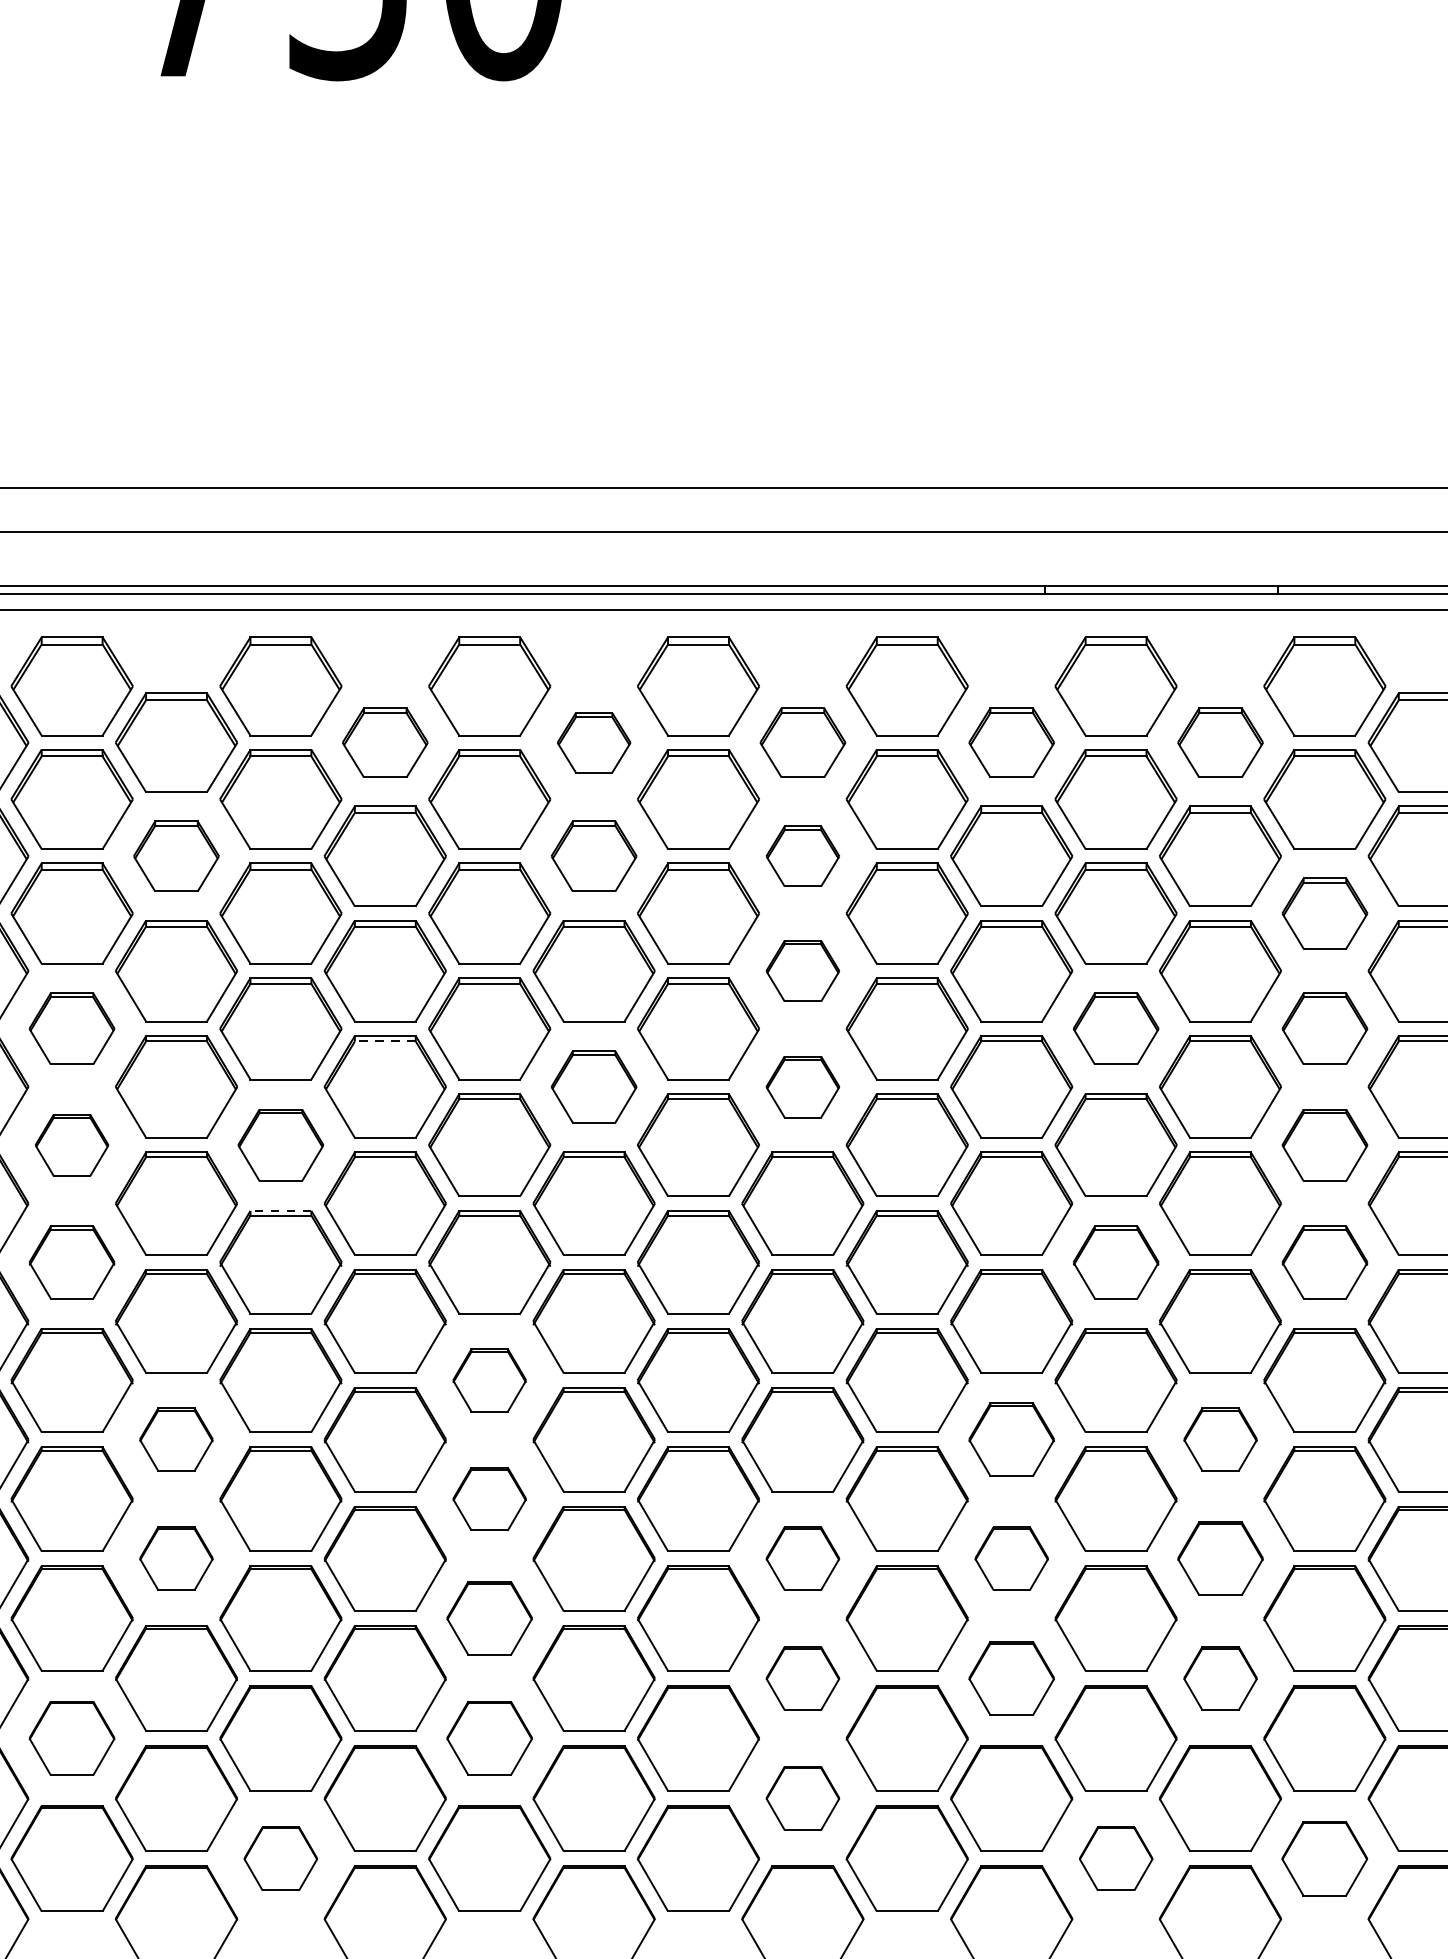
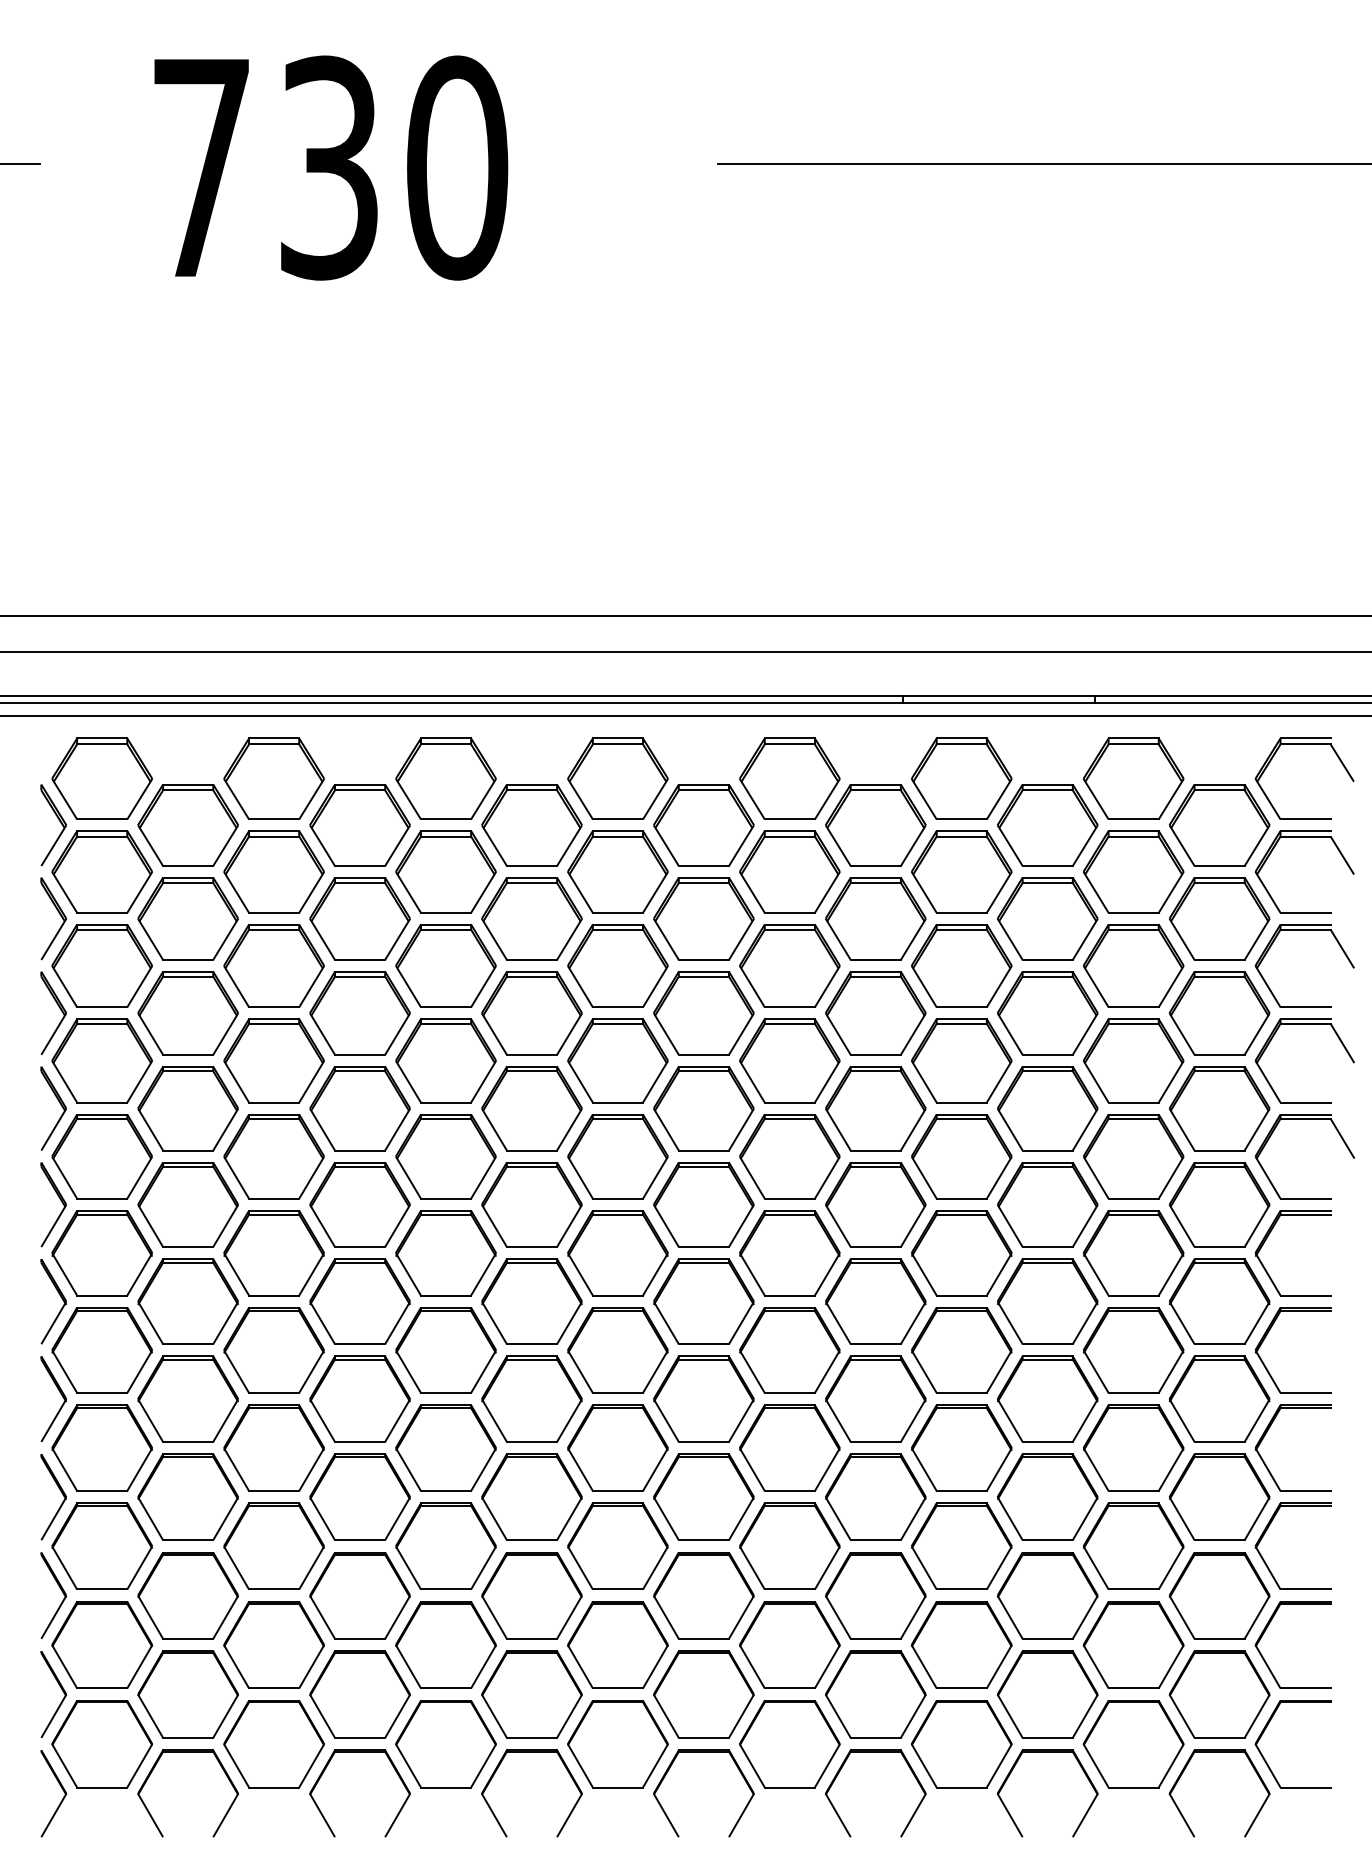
part: (384, 743) -> (359, 825), size x1.43
part: (593, 743) -> (531, 825), size x1.67
part: (802, 743) -> (703, 825), size x1.43
part: (1011, 743) -> (875, 825), size x1.43
part: (1220, 743) -> (1047, 825), size x1.43
part: (175, 855) -> (187, 918), size x1.43
part: (593, 855) -> (531, 918), size x1.43
part: (802, 855) -> (703, 918), size x1.67
part: (1324, 913) -> (1133, 965), size x1.43
part: (802, 971) -> (703, 1013), size x1.67
part: (71, 1028) -> (101, 1060), size x1.43
part: (1115, 1028) -> (961, 1060), size x1.43
part: (1324, 1028) -> (1133, 1060), size x1.43
line: (384, 1041) -> (359, 1071), dashed -> solid
part: (593, 1086) -> (531, 1108), size x1.43
part: (802, 1086) -> (703, 1108), size x1.67
part: (71, 1144) -> (101, 1156), size x1.67
part: (280, 1144) -> (273, 1156), size x1.43
part: (1324, 1144) -> (1133, 1156), size x1.43
line: (280, 1210) -> (273, 1210), dashed -> solid
part: (71, 1262) -> (101, 1253), size x1.43
part: (1115, 1262) -> (961, 1253), size x1.43
part: (1324, 1262) -> (1133, 1253), size x1.43
part: (489, 1380) -> (445, 1350), size x1.67
part: (175, 1438) -> (187, 1398), size x1.67
part: (1011, 1438) -> (875, 1398), size x1.43
part: (1220, 1438) -> (1047, 1398), size x1.67
part: (489, 1498) -> (445, 1447), size x1.67
part: (175, 1557) -> (187, 1496), size x1.67
part: (802, 1557) -> (703, 1496), size x1.67
part: (1011, 1557) -> (875, 1496), size x1.67
part: (1220, 1557) -> (1047, 1496), size x1.43
part: (489, 1617) -> (445, 1545), size x1.43
part: (802, 1678) -> (703, 1595), size x1.67
part: (1011, 1678) -> (875, 1595), size x1.43
part: (1220, 1678) -> (1047, 1595), size x1.67
part: (71, 1737) -> (101, 1644), size x1.43
part: (489, 1737) -> (445, 1644), size x1.43
part: (802, 1798) -> (703, 1694), size x1.67
part: (280, 1859) -> (273, 1744), size x1.67
part: (1115, 1859) -> (961, 1744), size x1.67
part: (1324, 1859) -> (1133, 1744), size x1.43

